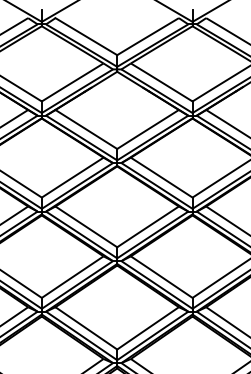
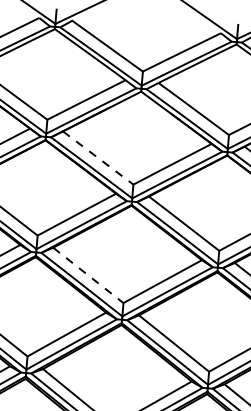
line: (86, 129) -> (98, 158), solid -> dashed
line: (86, 226) -> (88, 274), solid -> dashed

